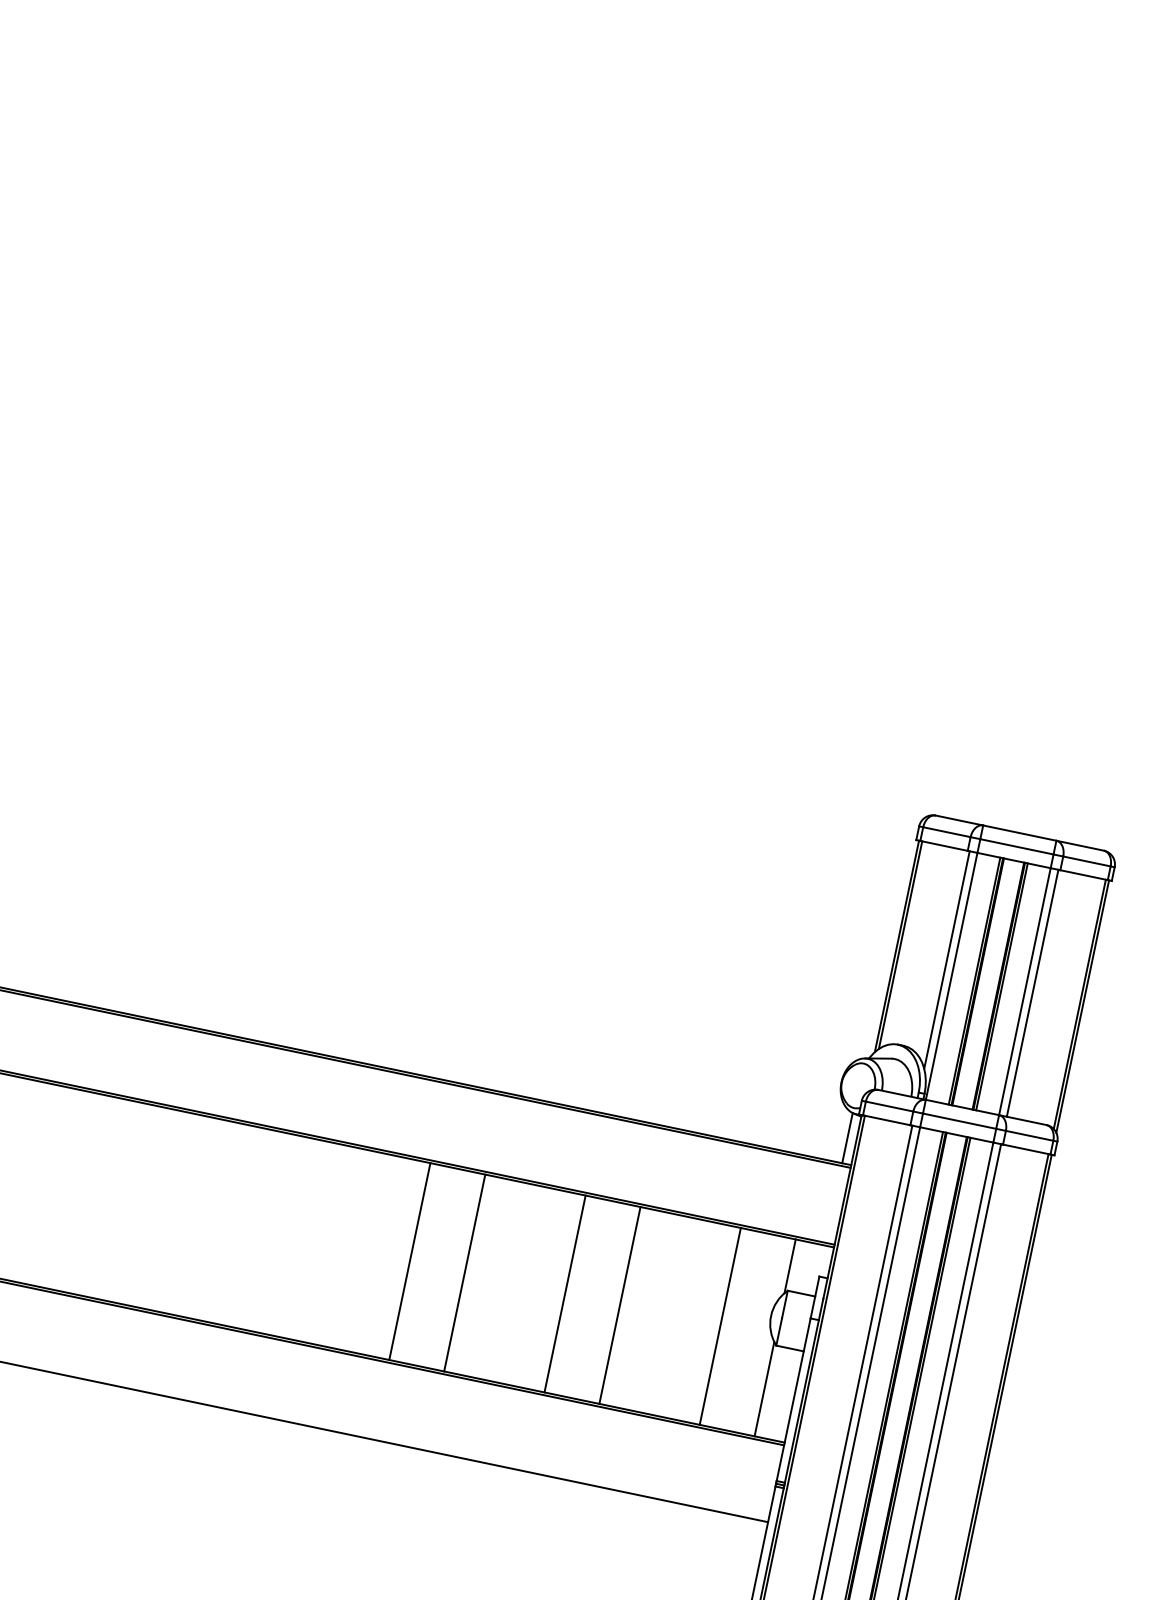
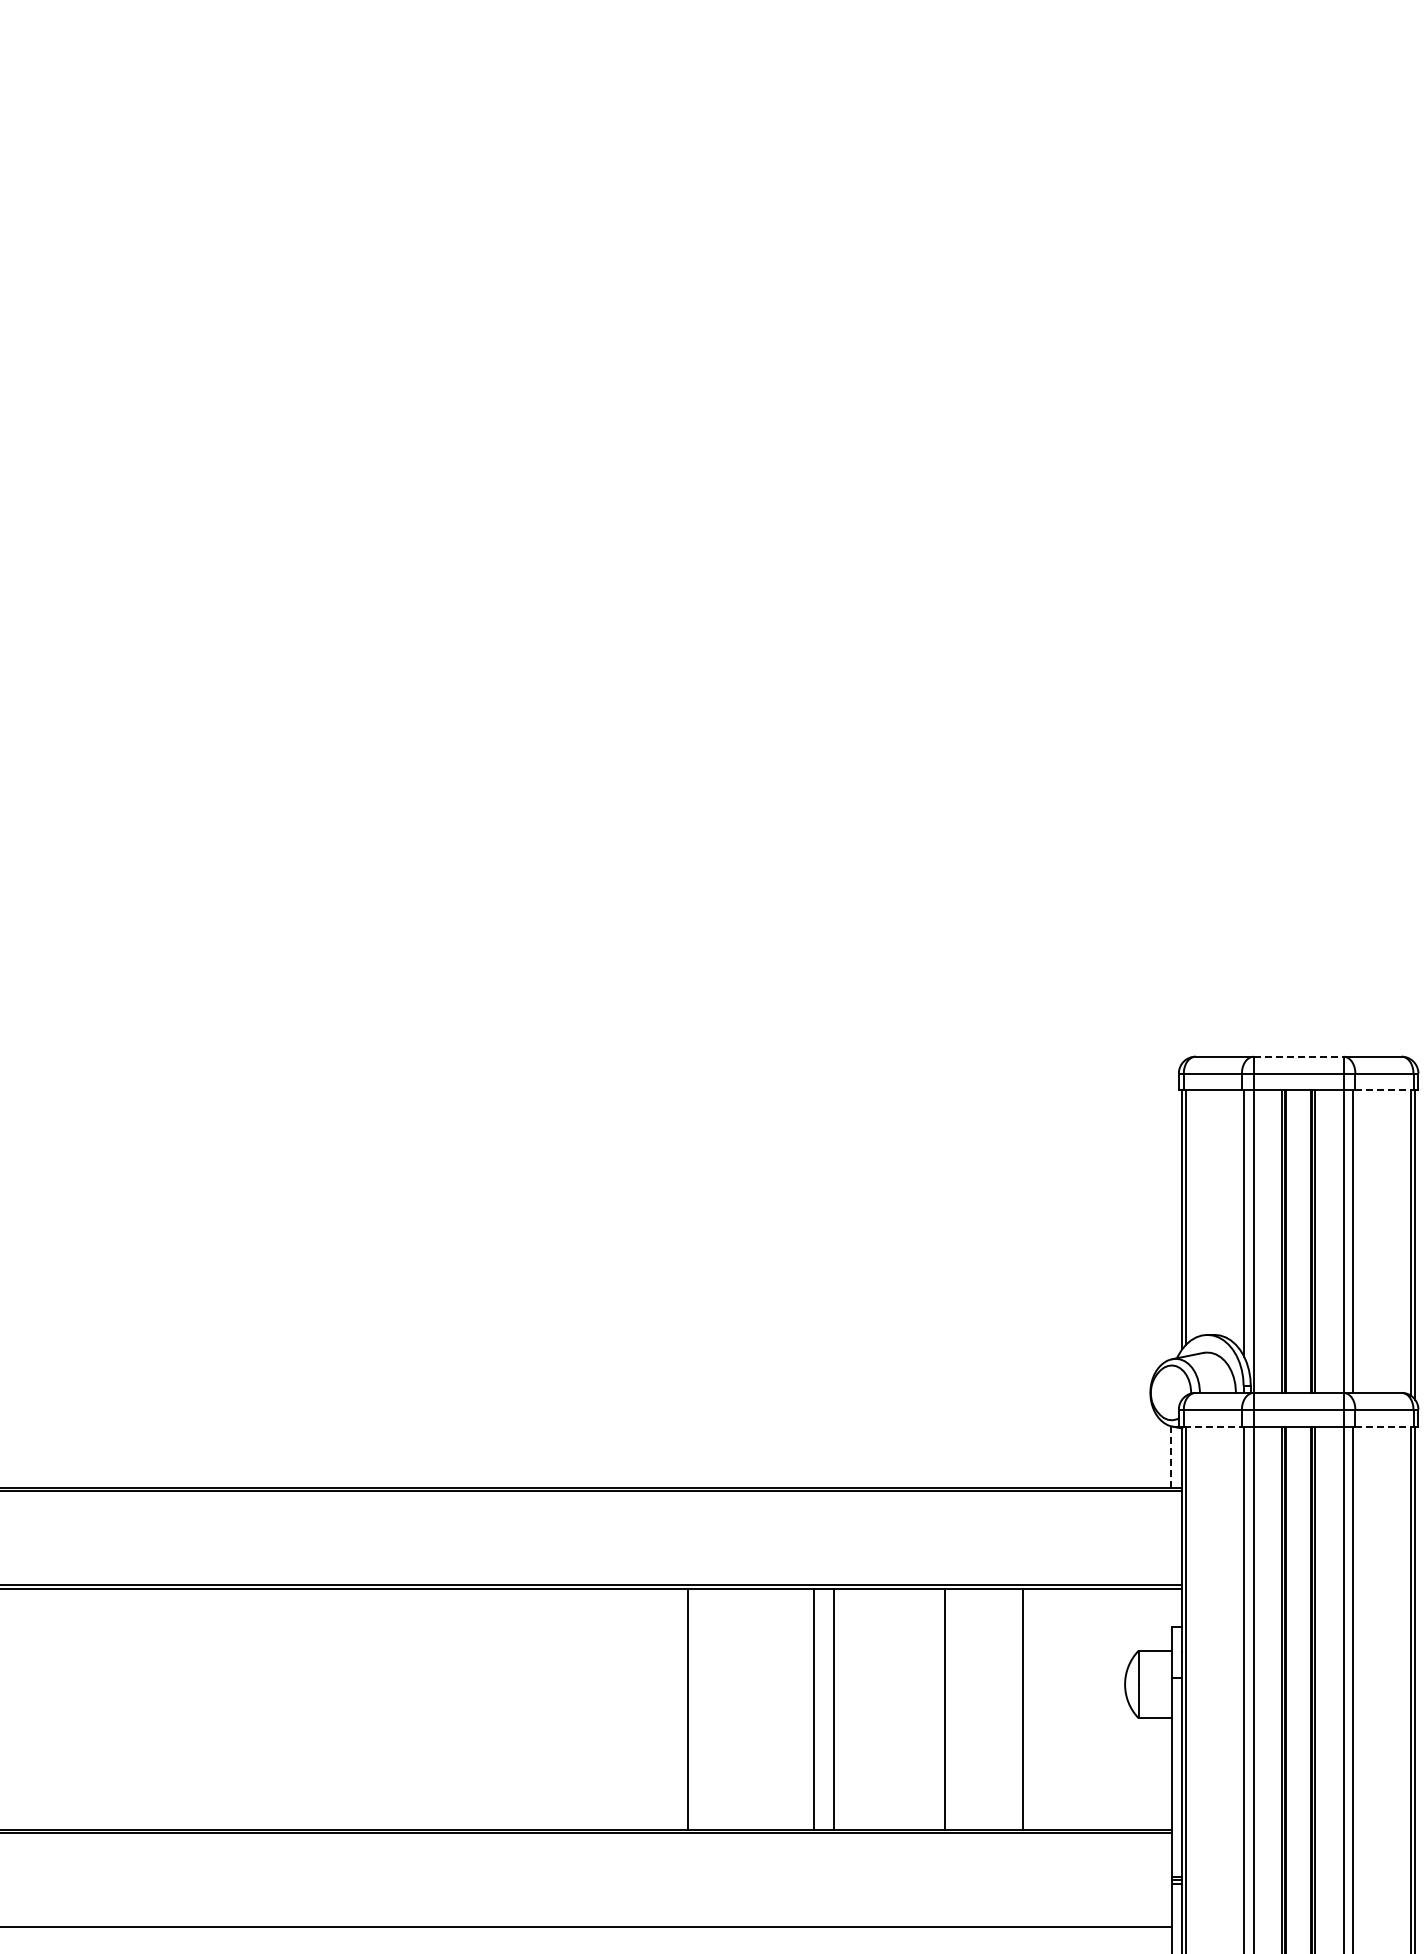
line: (1019, 832) -> (1298, 1056), solid -> dashed
line: (1084, 875) -> (1384, 1090), solid -> dashed
line: (887, 1120) -> (1213, 1426), solid -> dashed
line: (847, 1138) -> (1171, 1457), solid -> dashed
line: (1026, 1149) -> (1384, 1426), solid -> dashed
line: (790, 1266) -> (1135, 1621), removed
line: (464, 1272) -> (813, 1708), moved
line: (564, 1293) -> (833, 1708), moved
line: (720, 1325) -> (1023, 1708), moved
line: (764, 1388) -> (1135, 1771), removed

